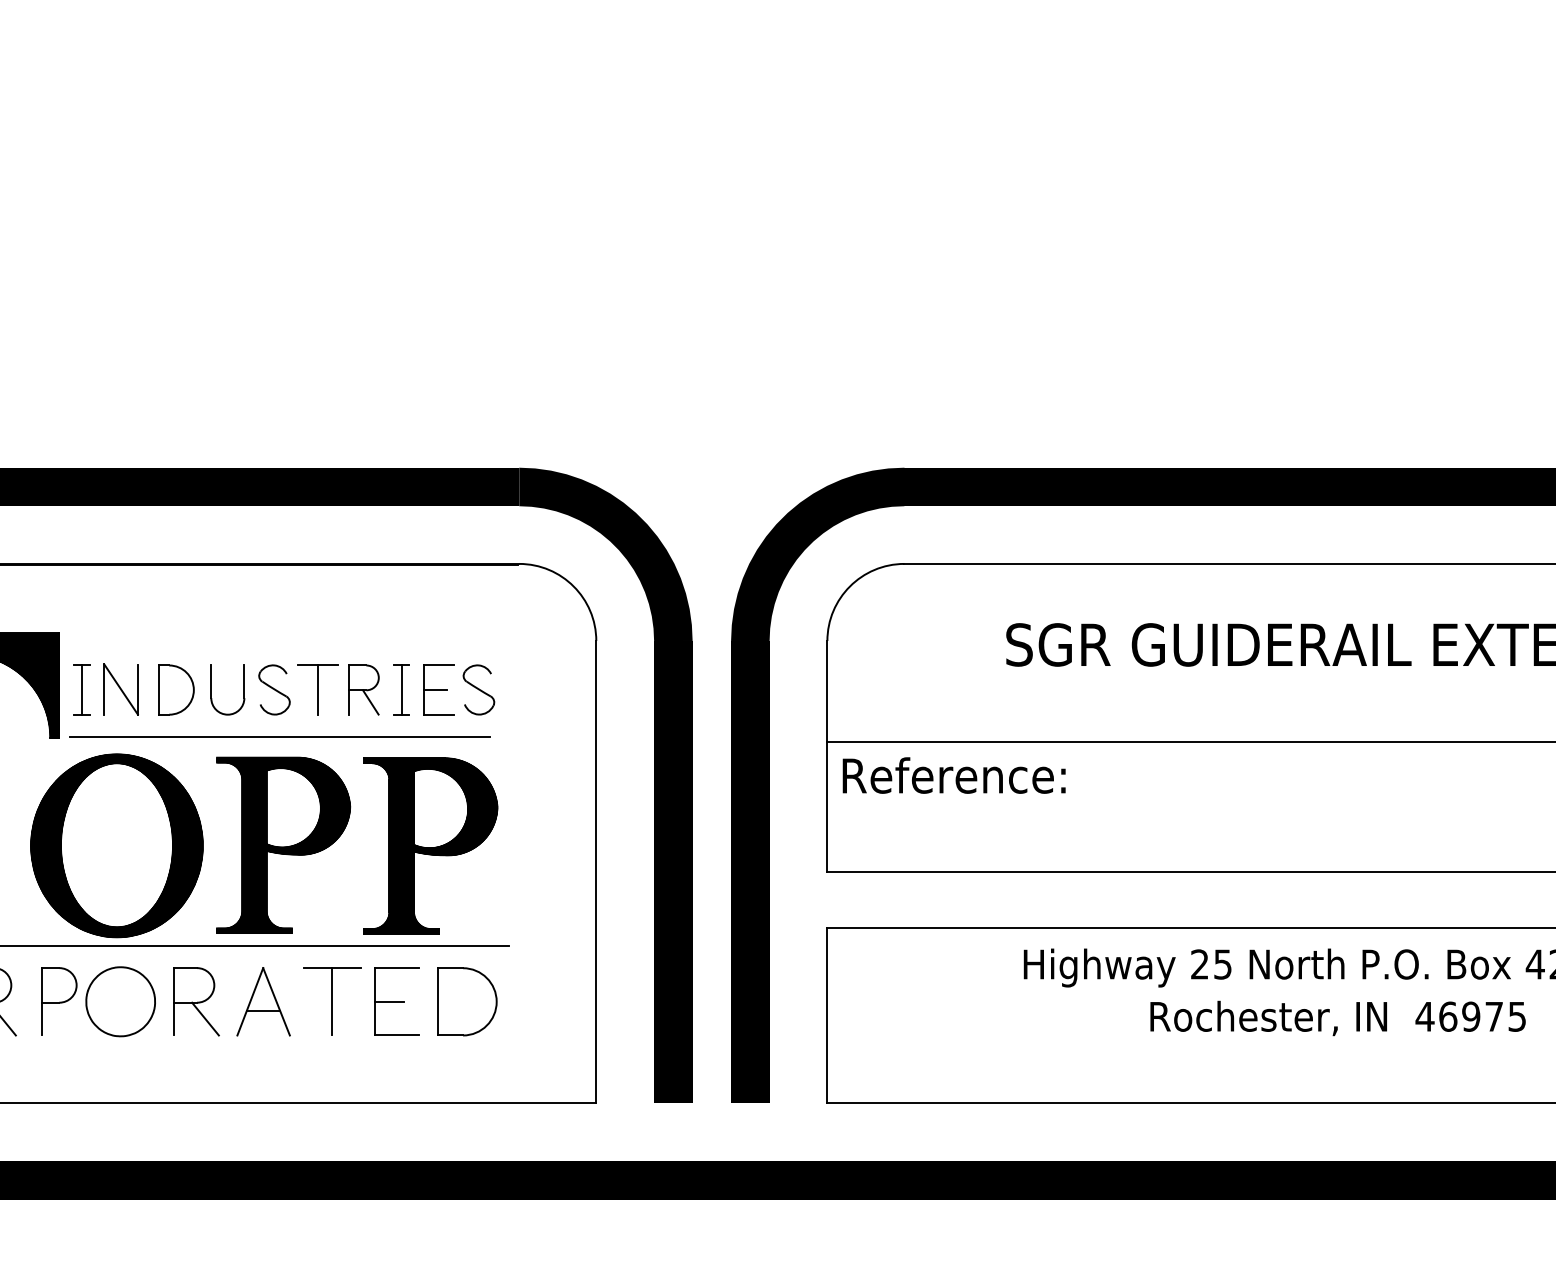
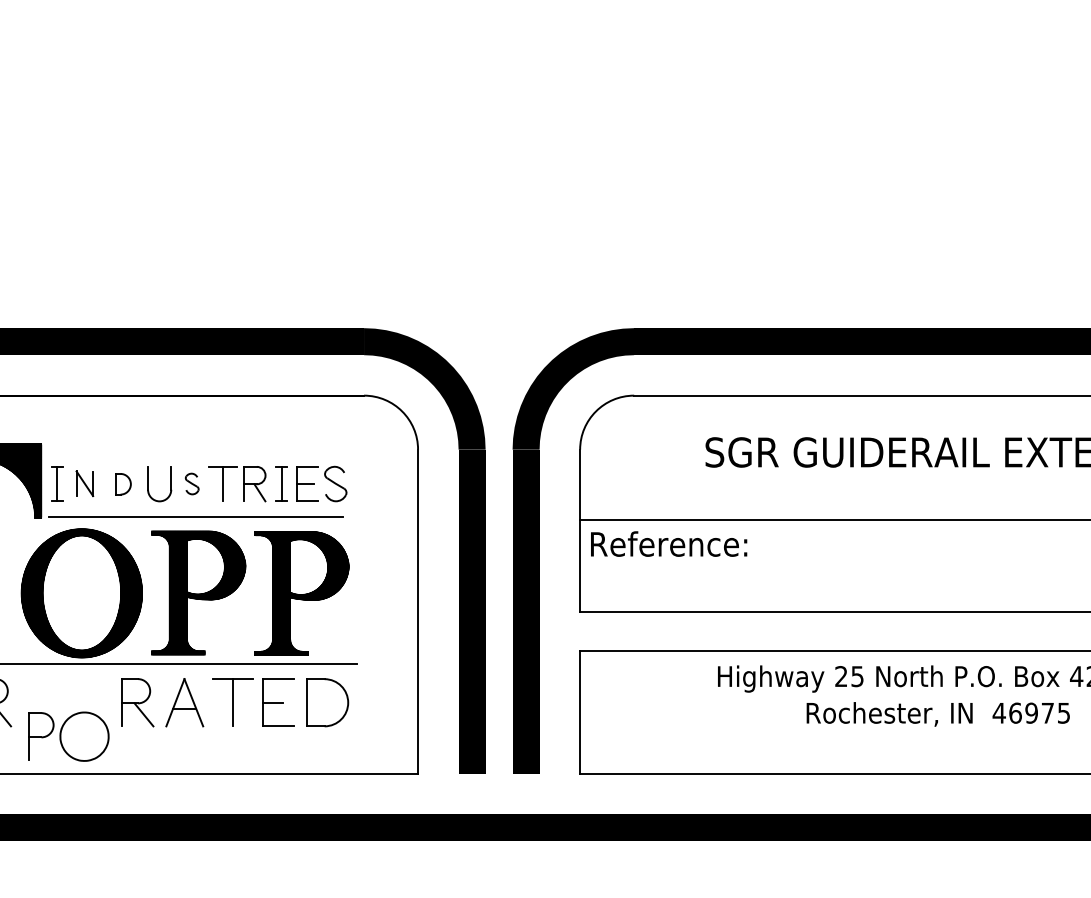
part: (120, 689) -> (84, 483), size x0.7
part: (273, 689) -> (191, 483), size x0.6
part: (176, 690) -> (123, 484), size x0.6
part: (97, 1001) -> (68, 736), moved

